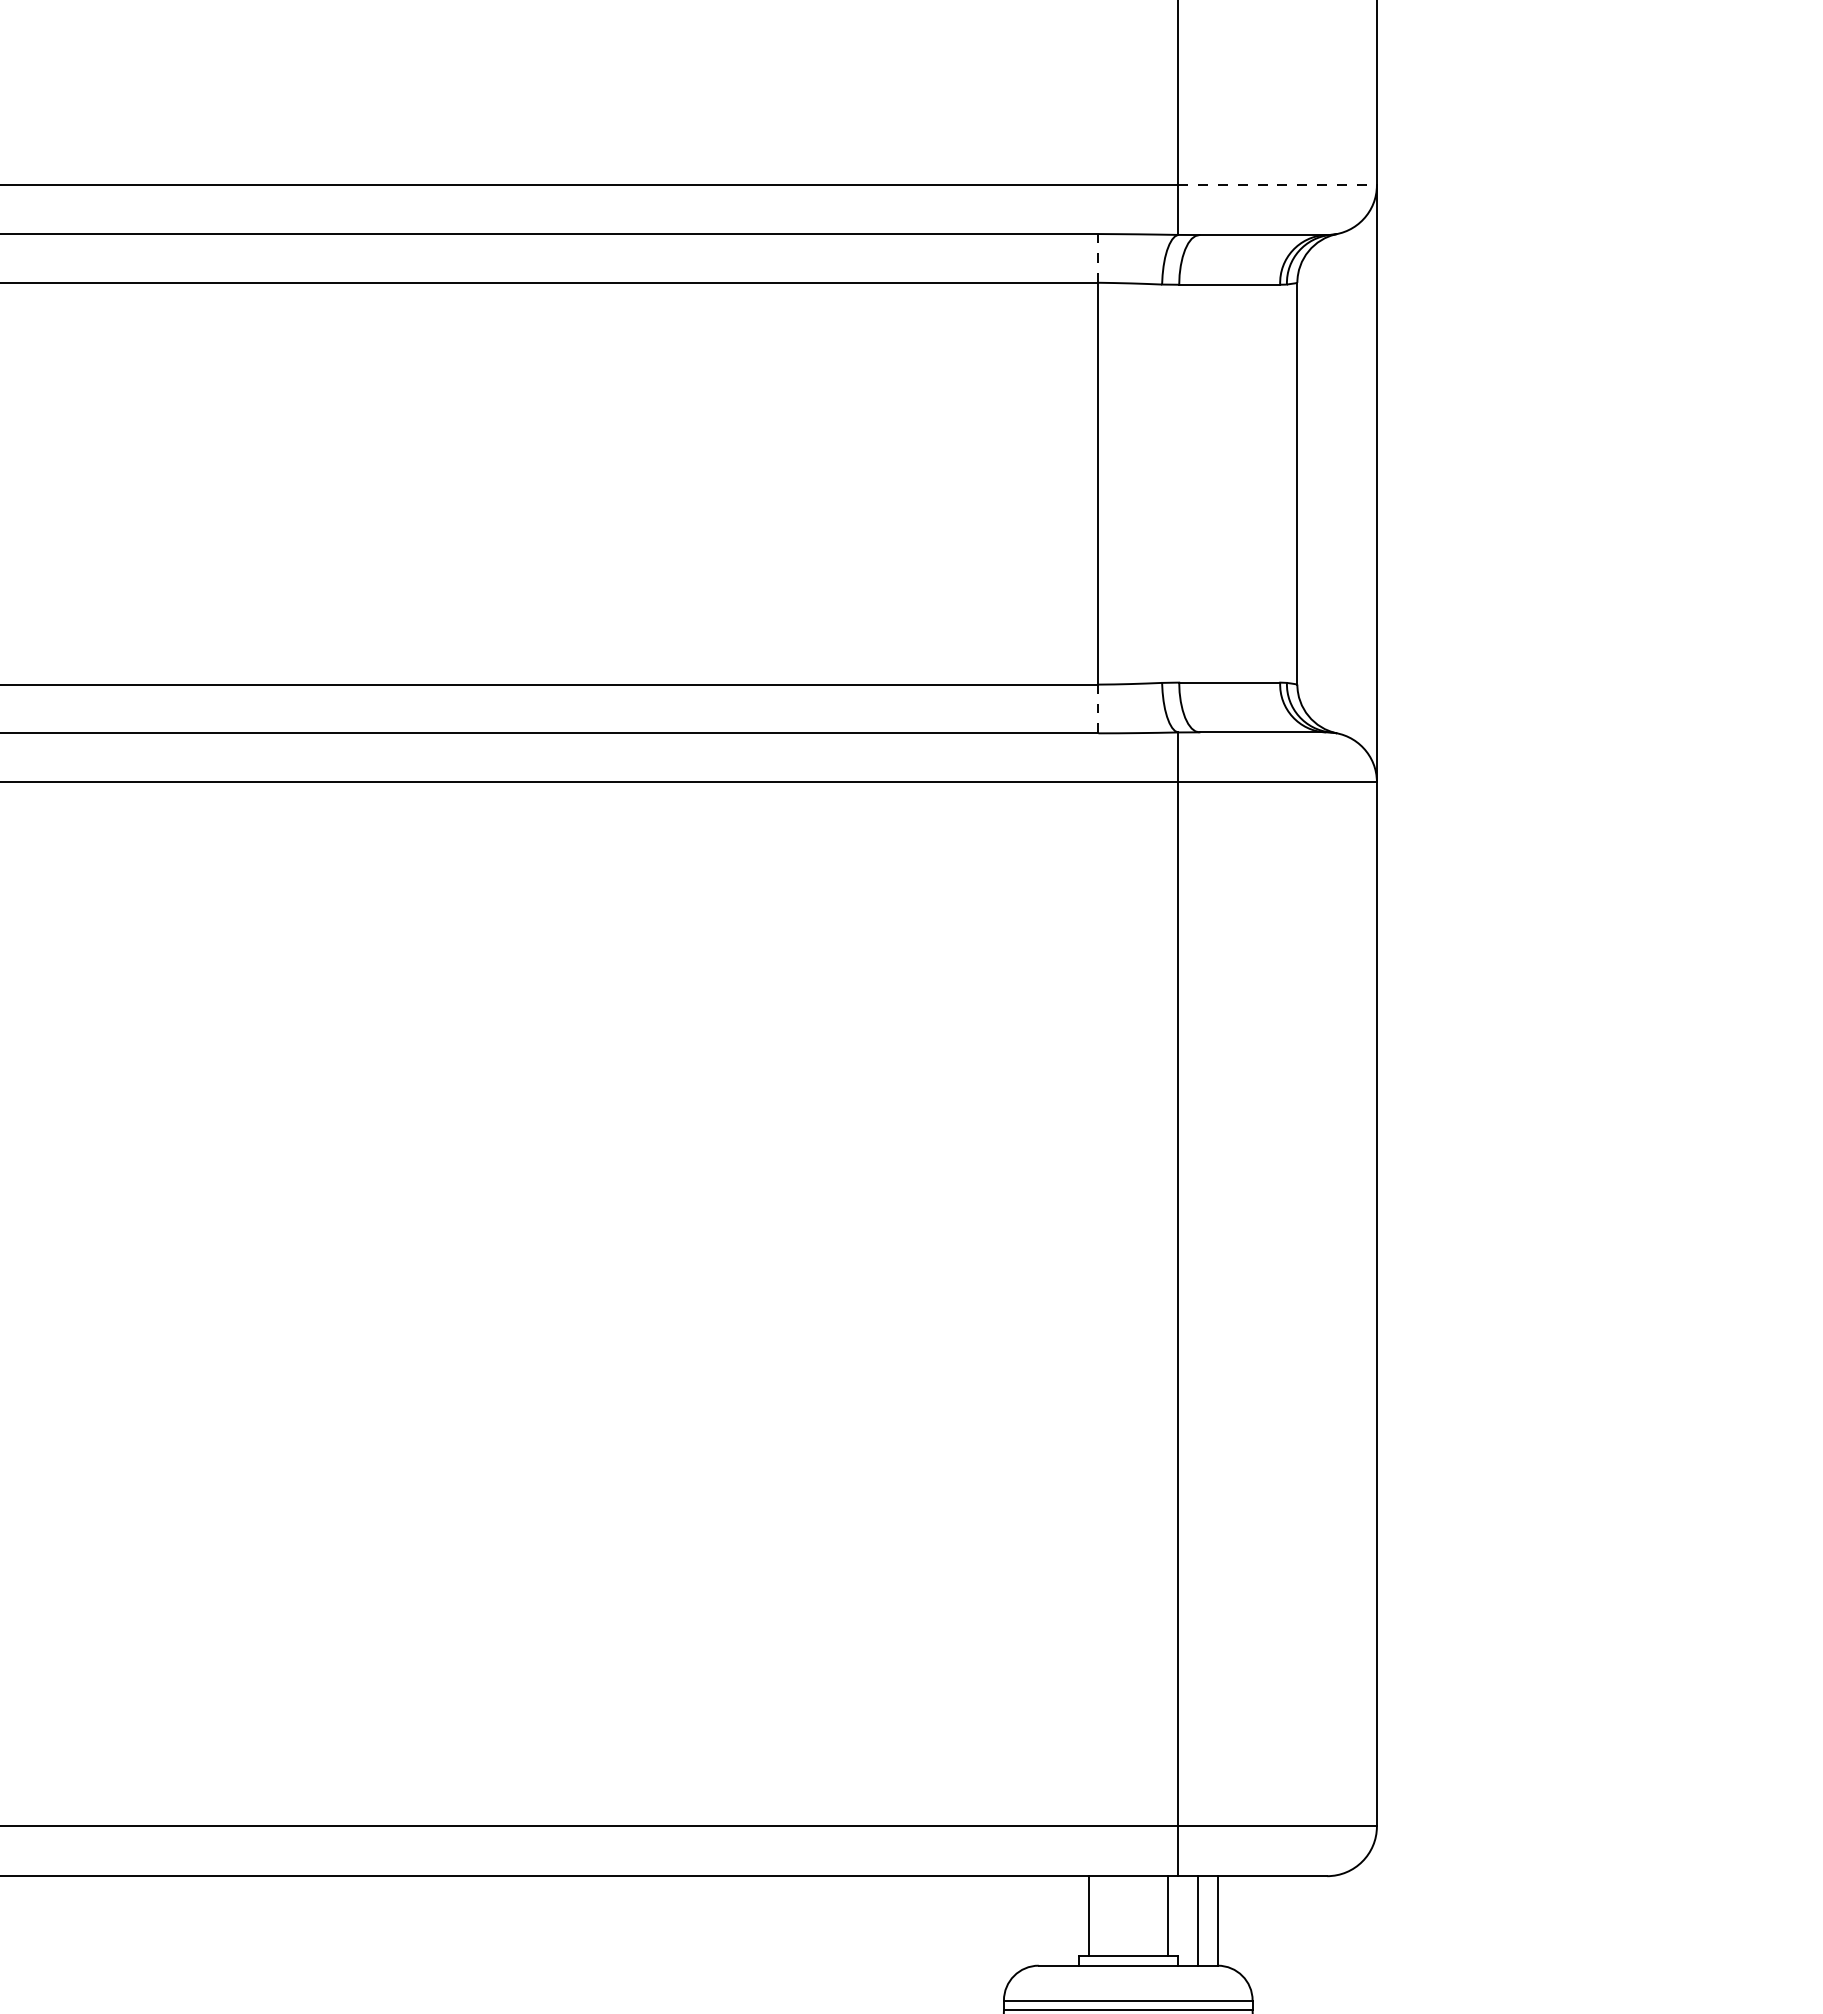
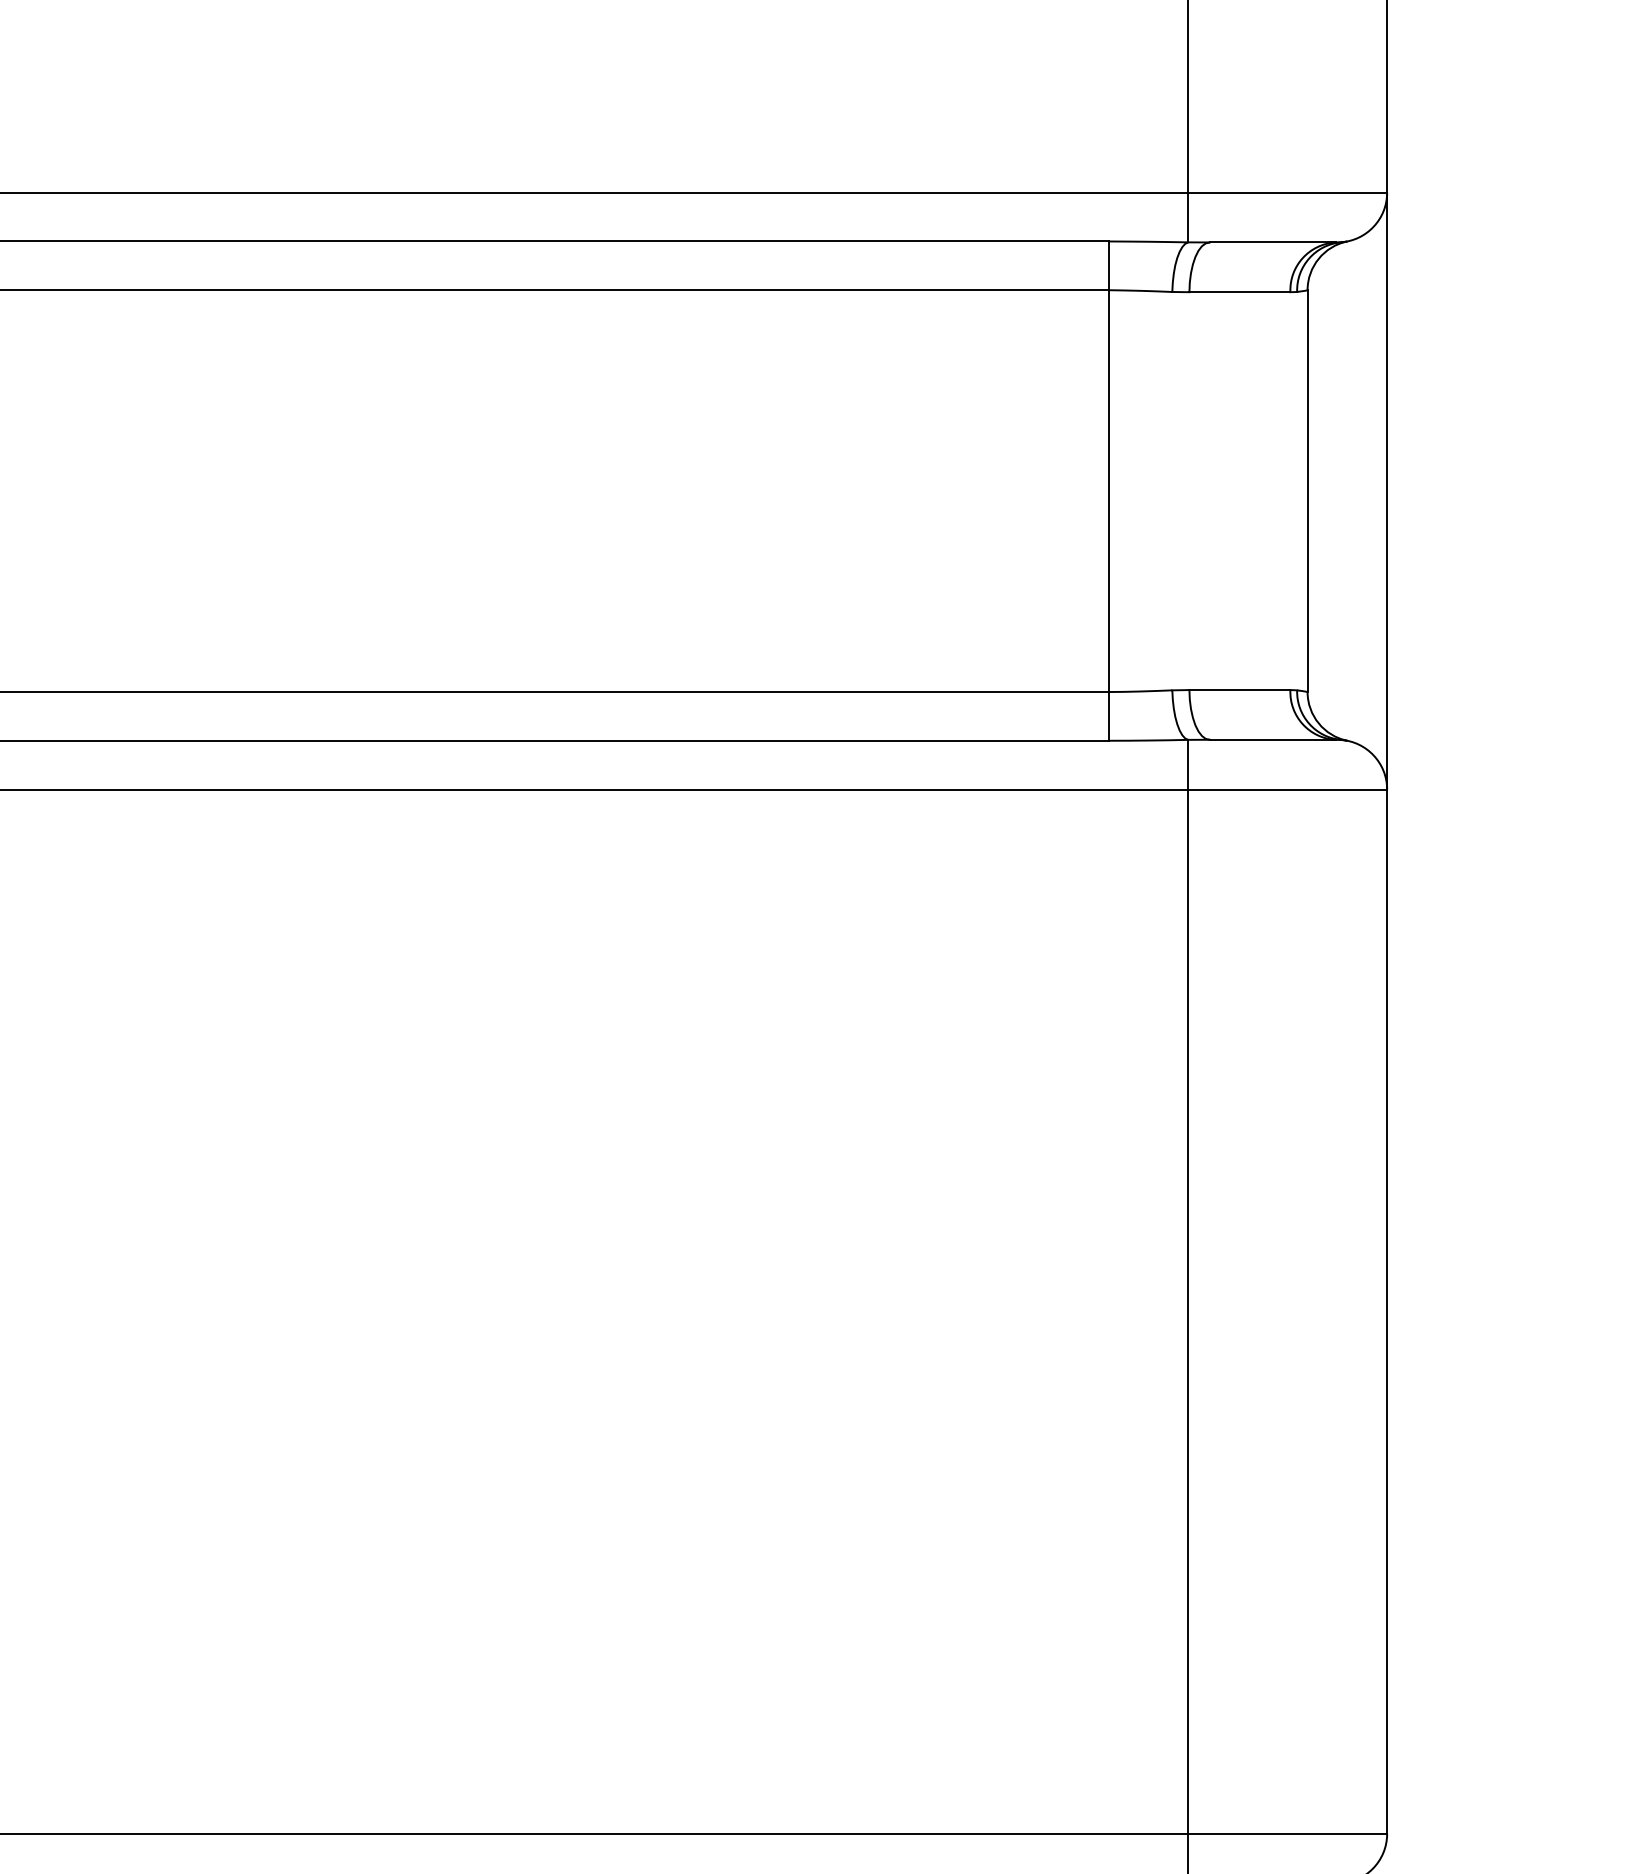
line: (1277, 185) -> (1287, 192), dashed -> solid
line: (1098, 257) -> (1108, 264), dashed -> solid
line: (1098, 708) -> (1108, 715), dashed -> solid

